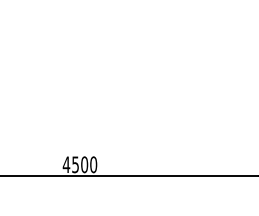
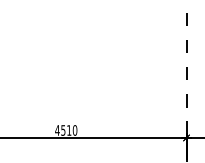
text: (85, 164) -> (69, 130), 4500 -> 4510

